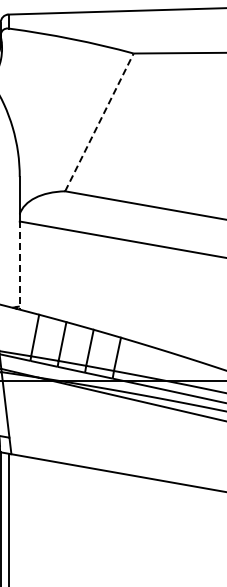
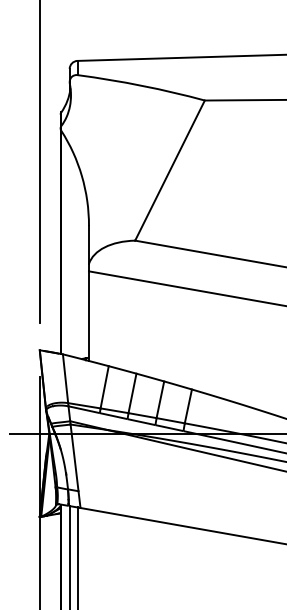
line: (99, 122) -> (170, 170), dashed -> solid
line: (19, 265) -> (88, 316), dashed -> solid

